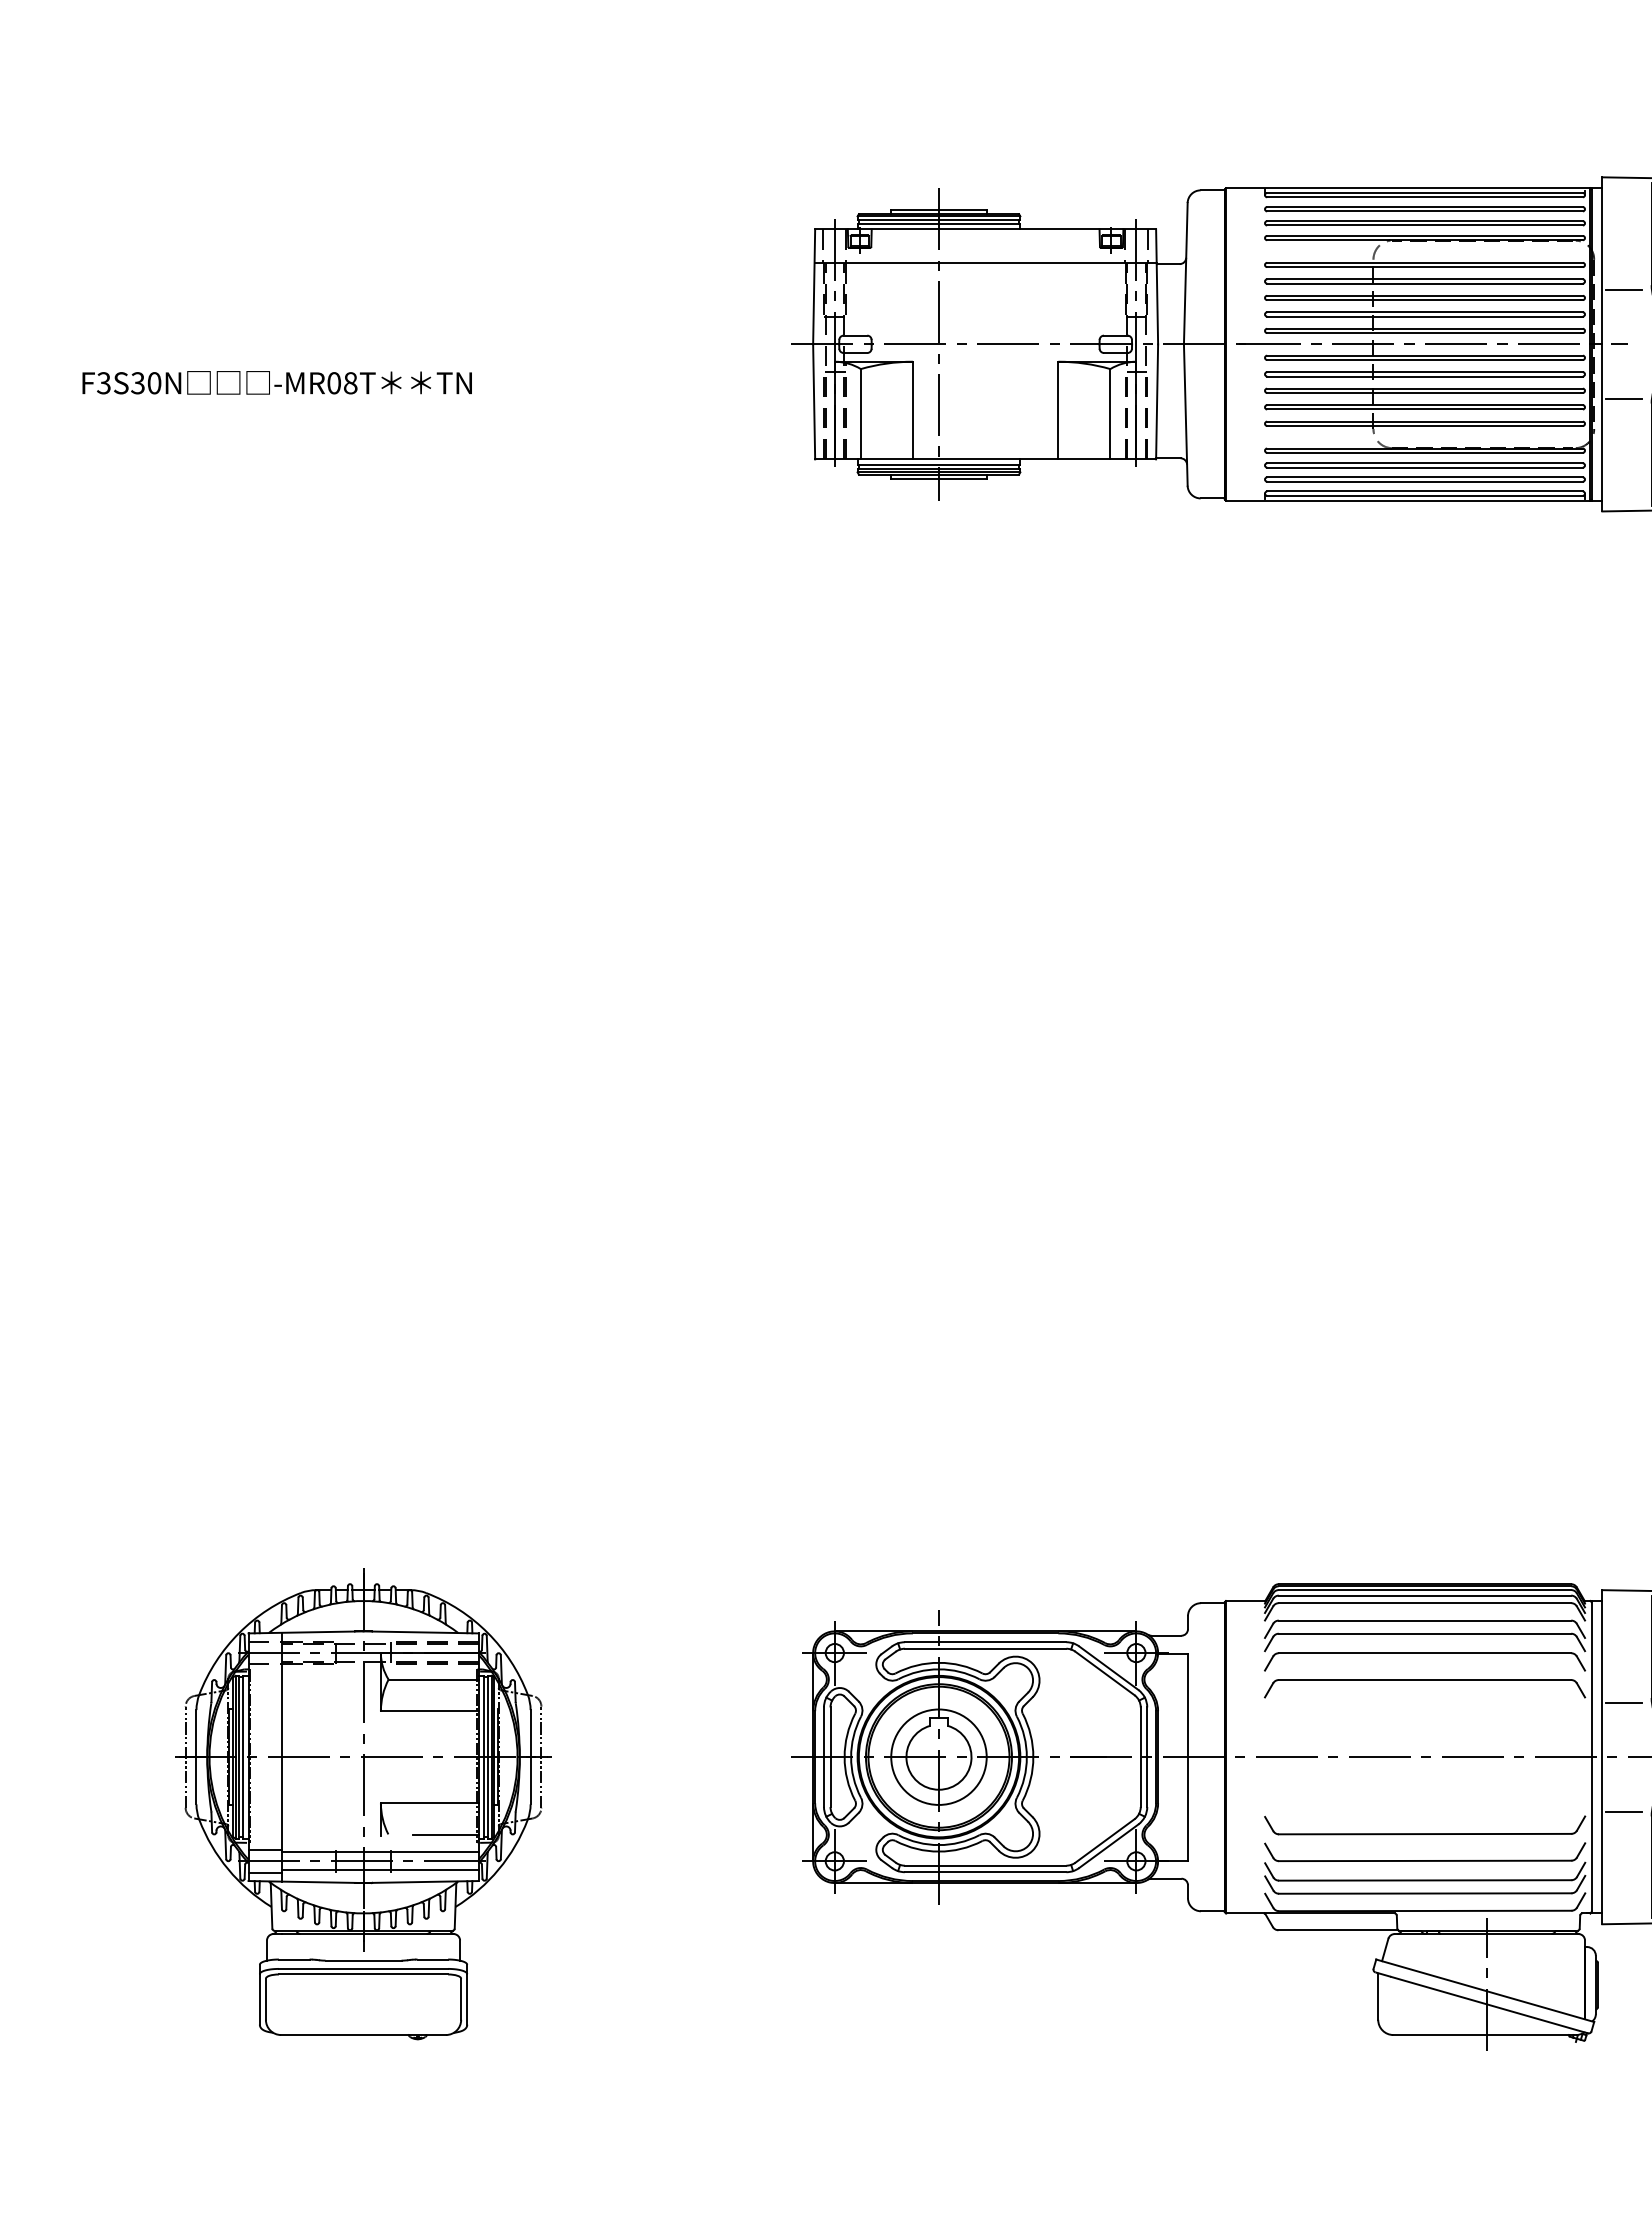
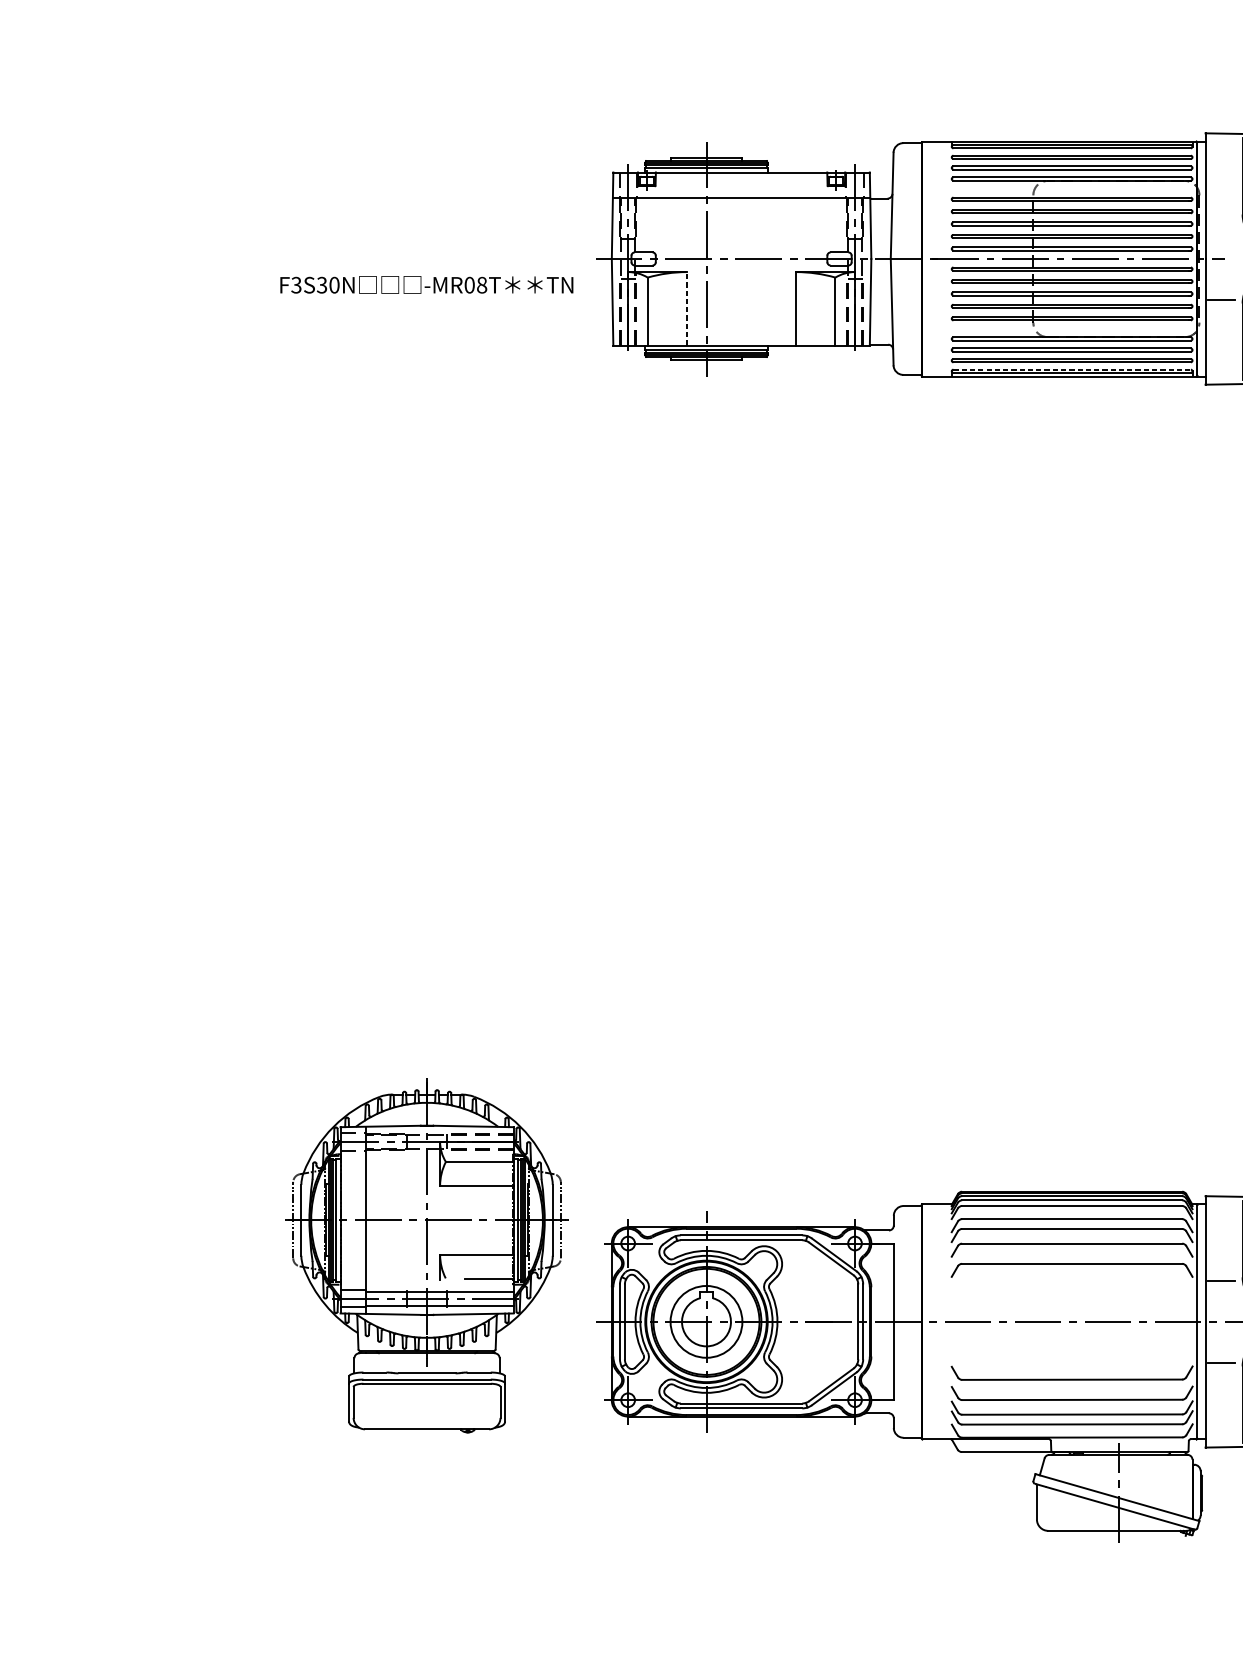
line: (1623, 289) -> (1221, 217), removed
text: (276, 382) -> (426, 284), moved
line: (912, 410) -> (686, 308), solid -> dashed
line: (1425, 491) -> (1072, 369), solid -> dashed
part: (363, 1804) -> (427, 1255), moved

